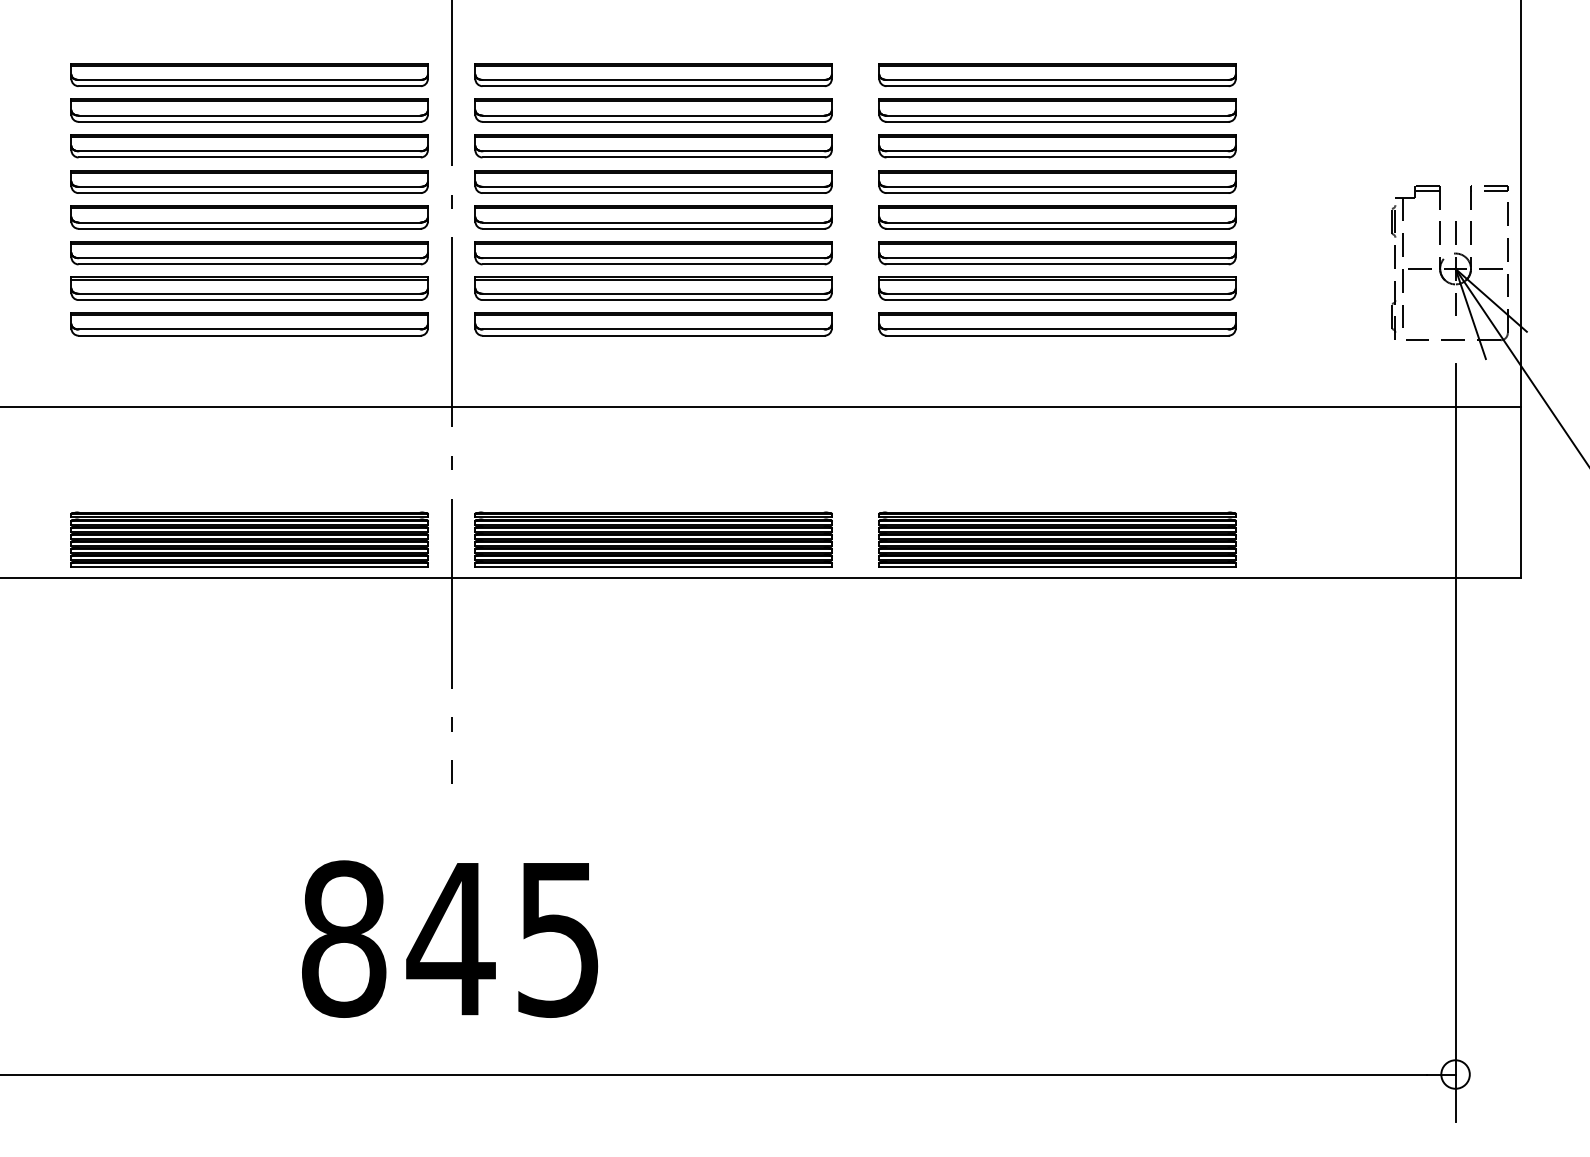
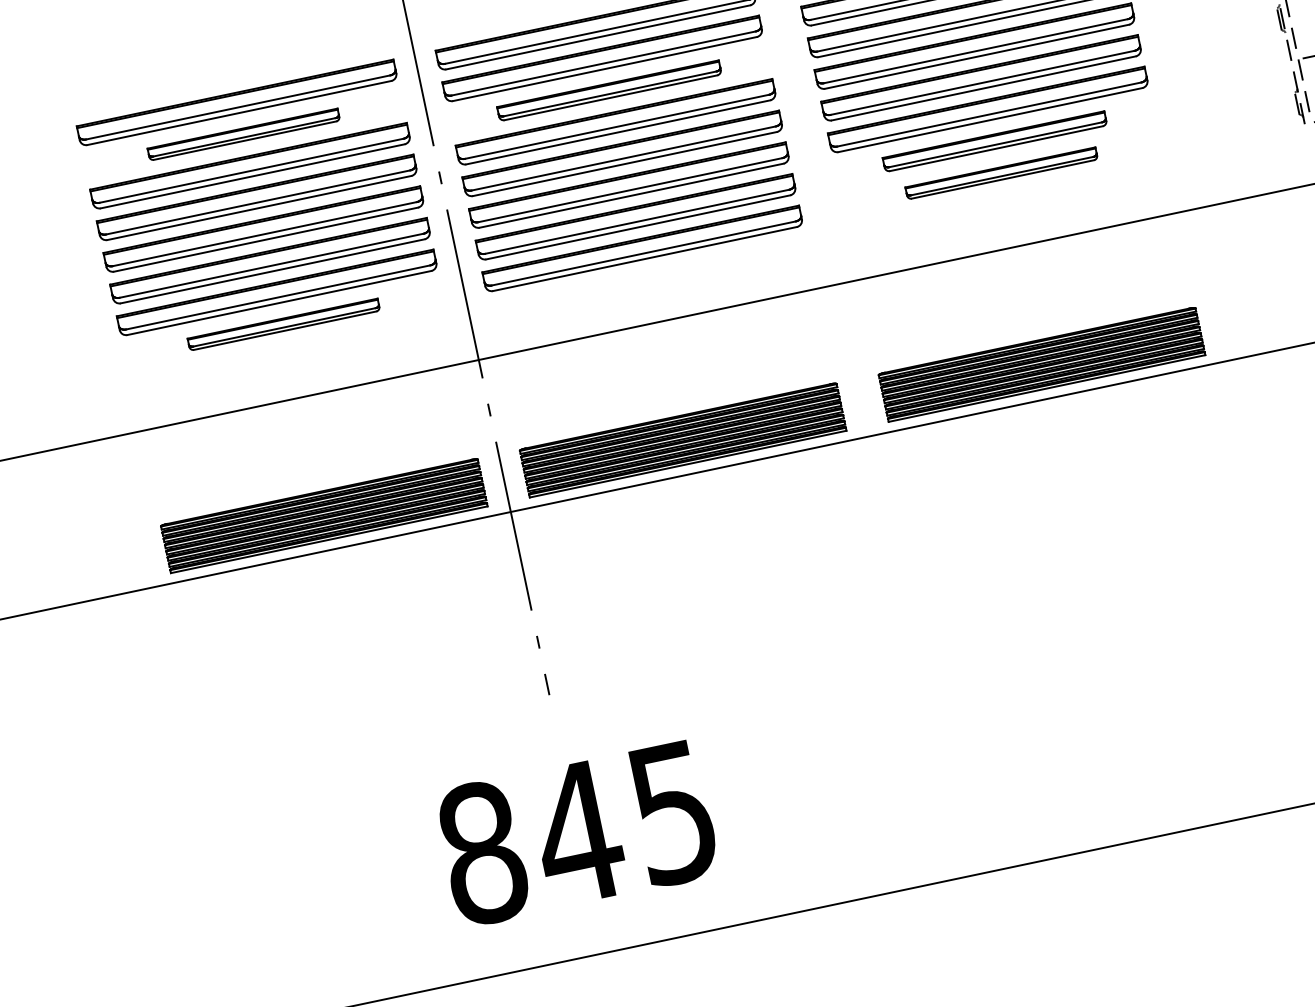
part: (249, 110) -> (243, 134), size x0.6
part: (653, 146) -> (609, 90), size x0.7
part: (1057, 288) -> (994, 141), size x0.7
part: (249, 324) -> (283, 324), size x0.6
part: (1057, 324) -> (1001, 173), size x0.6

